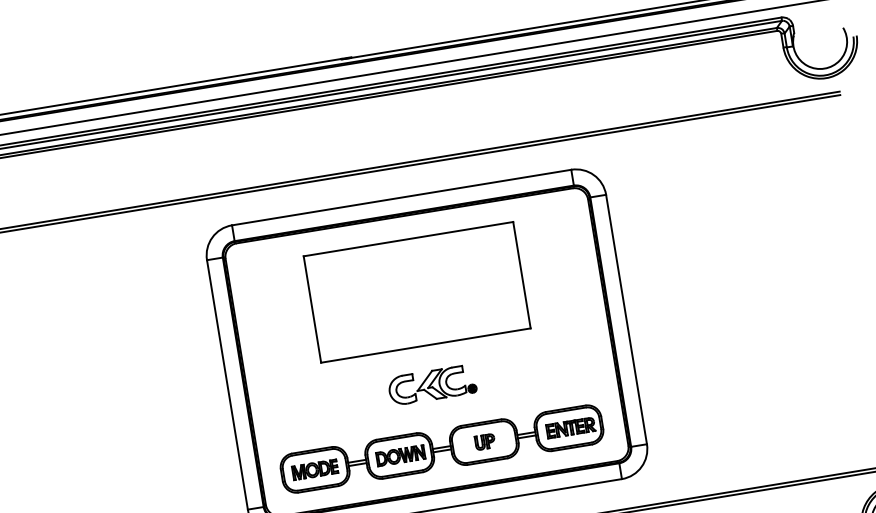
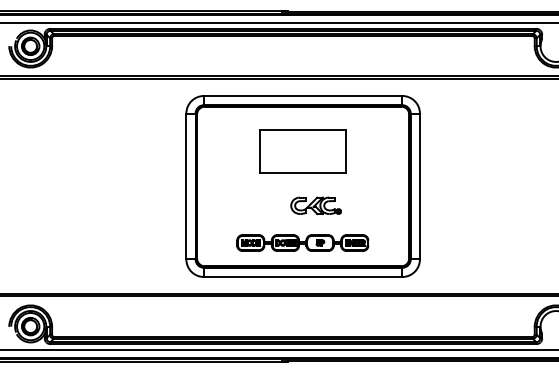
part: (416, 292) -> (302, 151), size x0.7
part: (431, 384) -> (315, 205), moved
part: (441, 448) -> (302, 242), size x0.7

